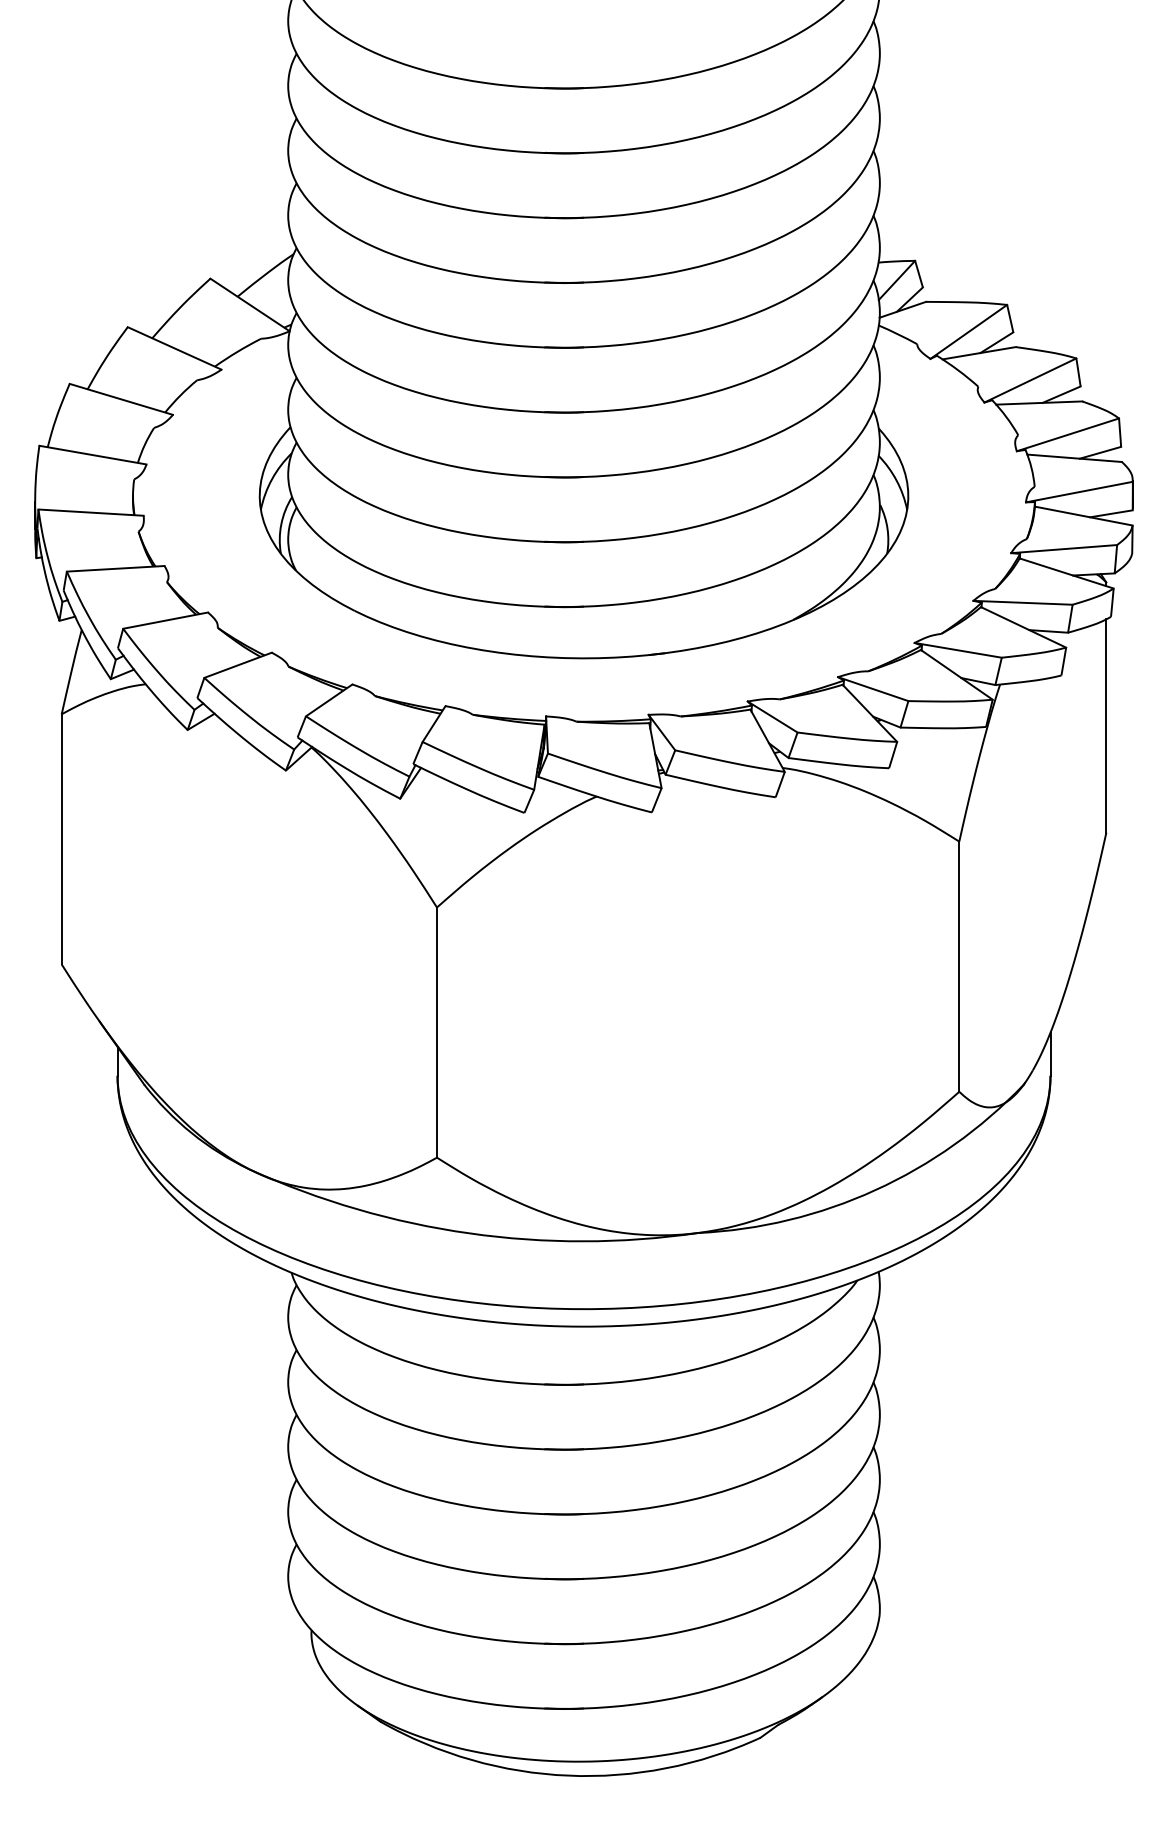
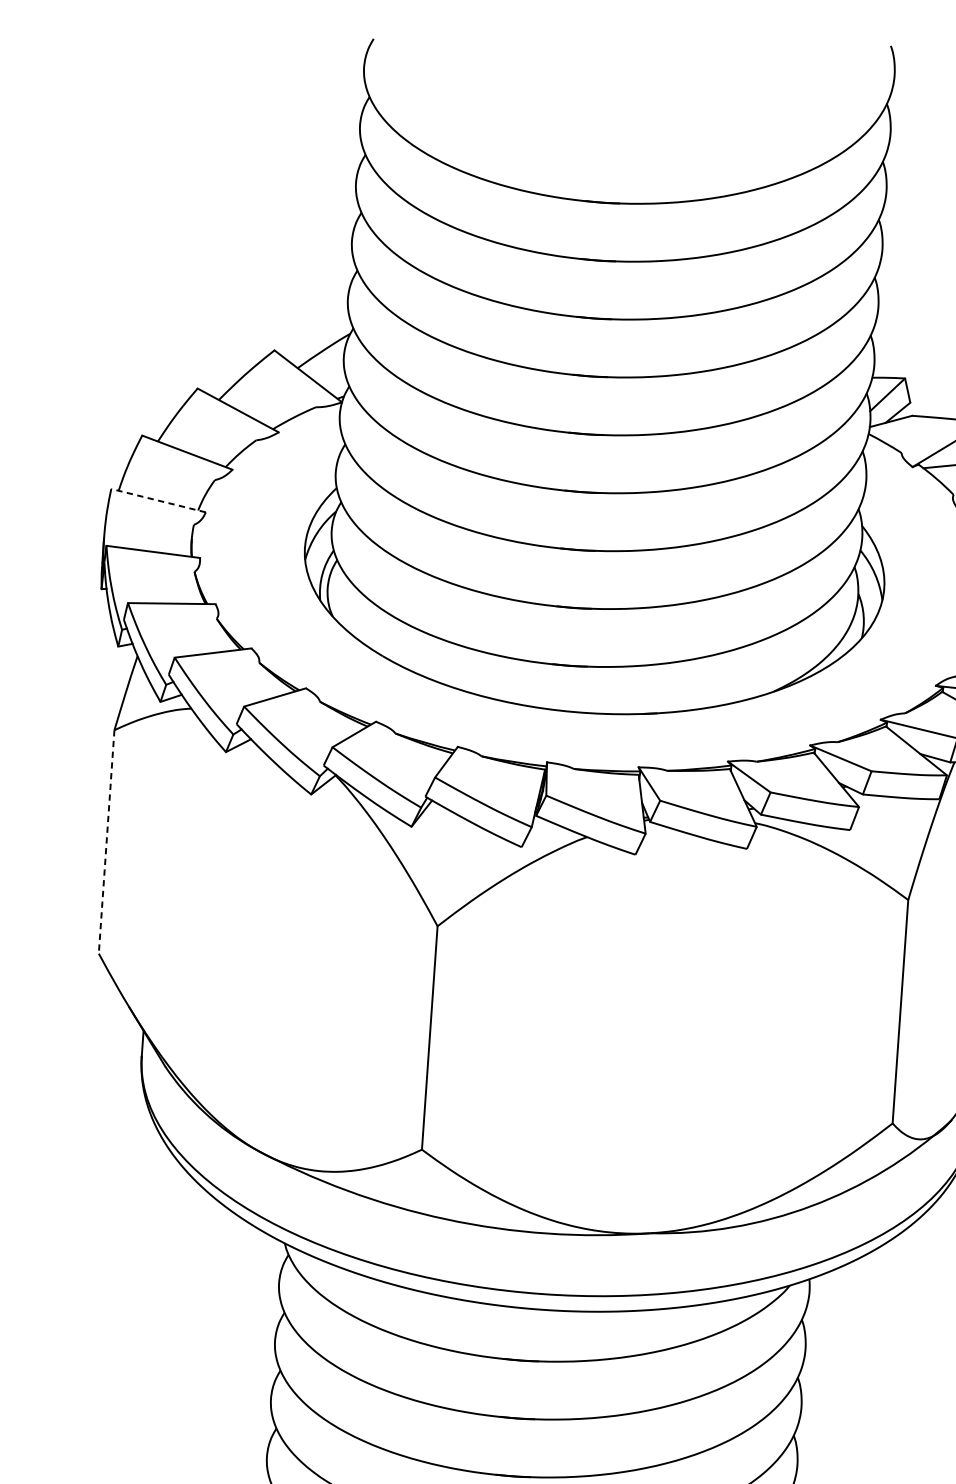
line: (92, 455) -> (158, 500), solid -> dashed
line: (61, 839) -> (106, 842), solid -> dashed

